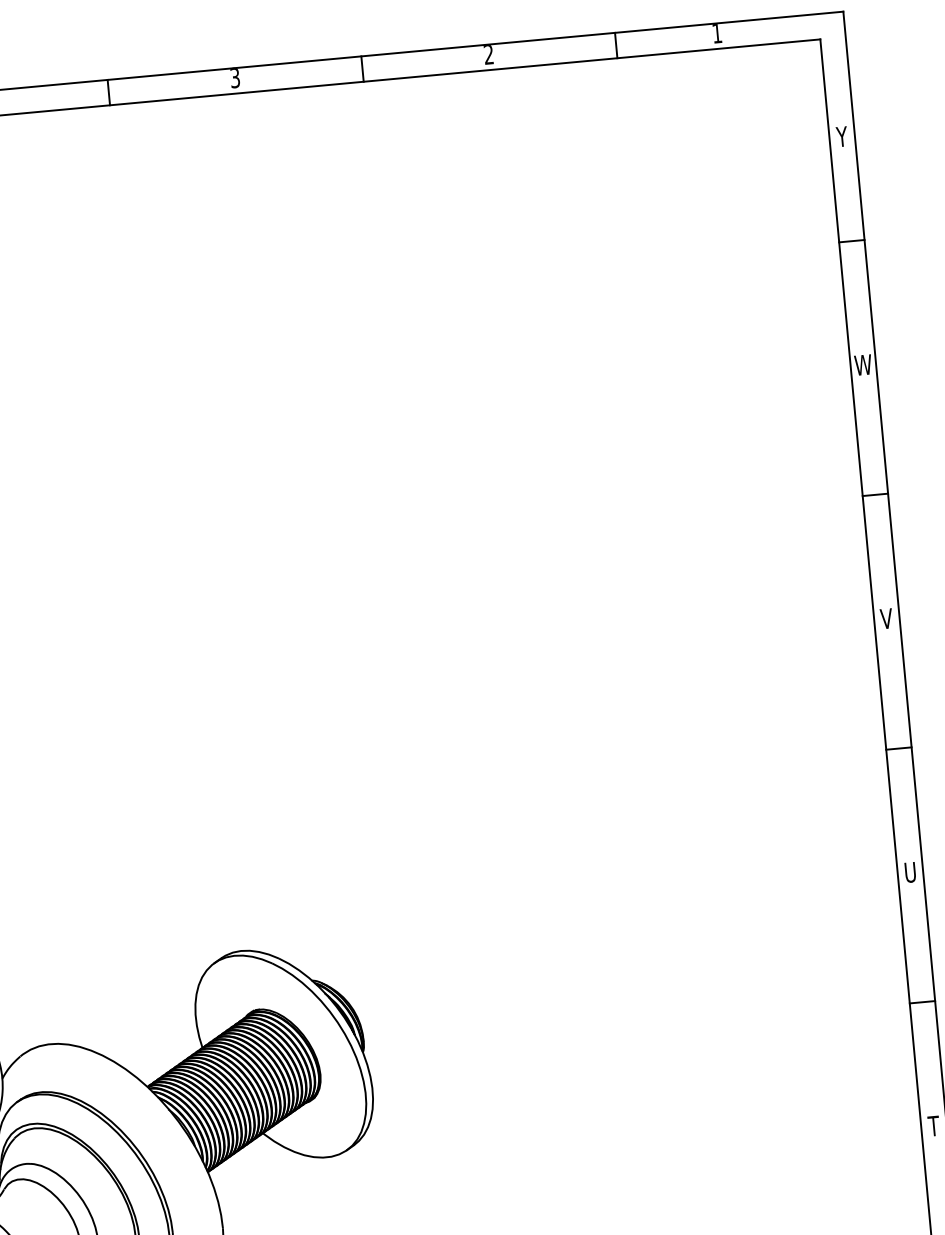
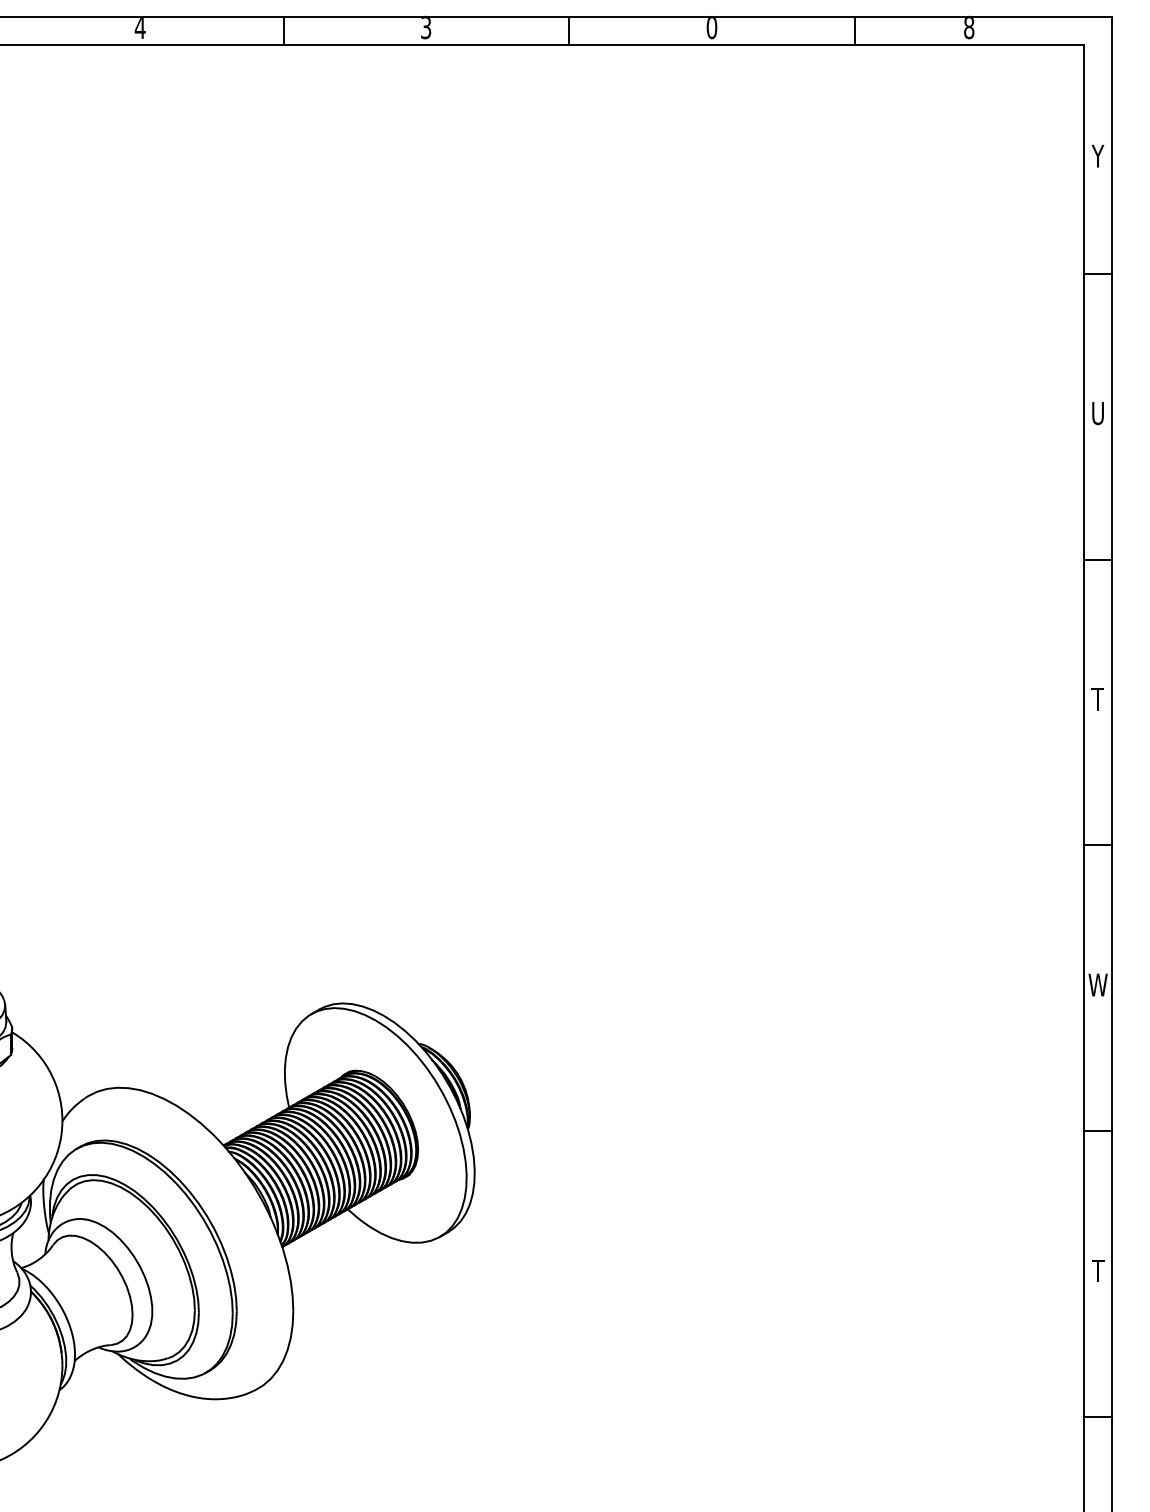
text: (717, 33) -> (969, 27), 1 -> 8
text: (488, 55) -> (711, 28), 2 -> 0
text: (862, 365) -> (1097, 413), W -> U
text: (886, 619) -> (1097, 699), V -> T
text: (909, 872) -> (1097, 984), U -> W

